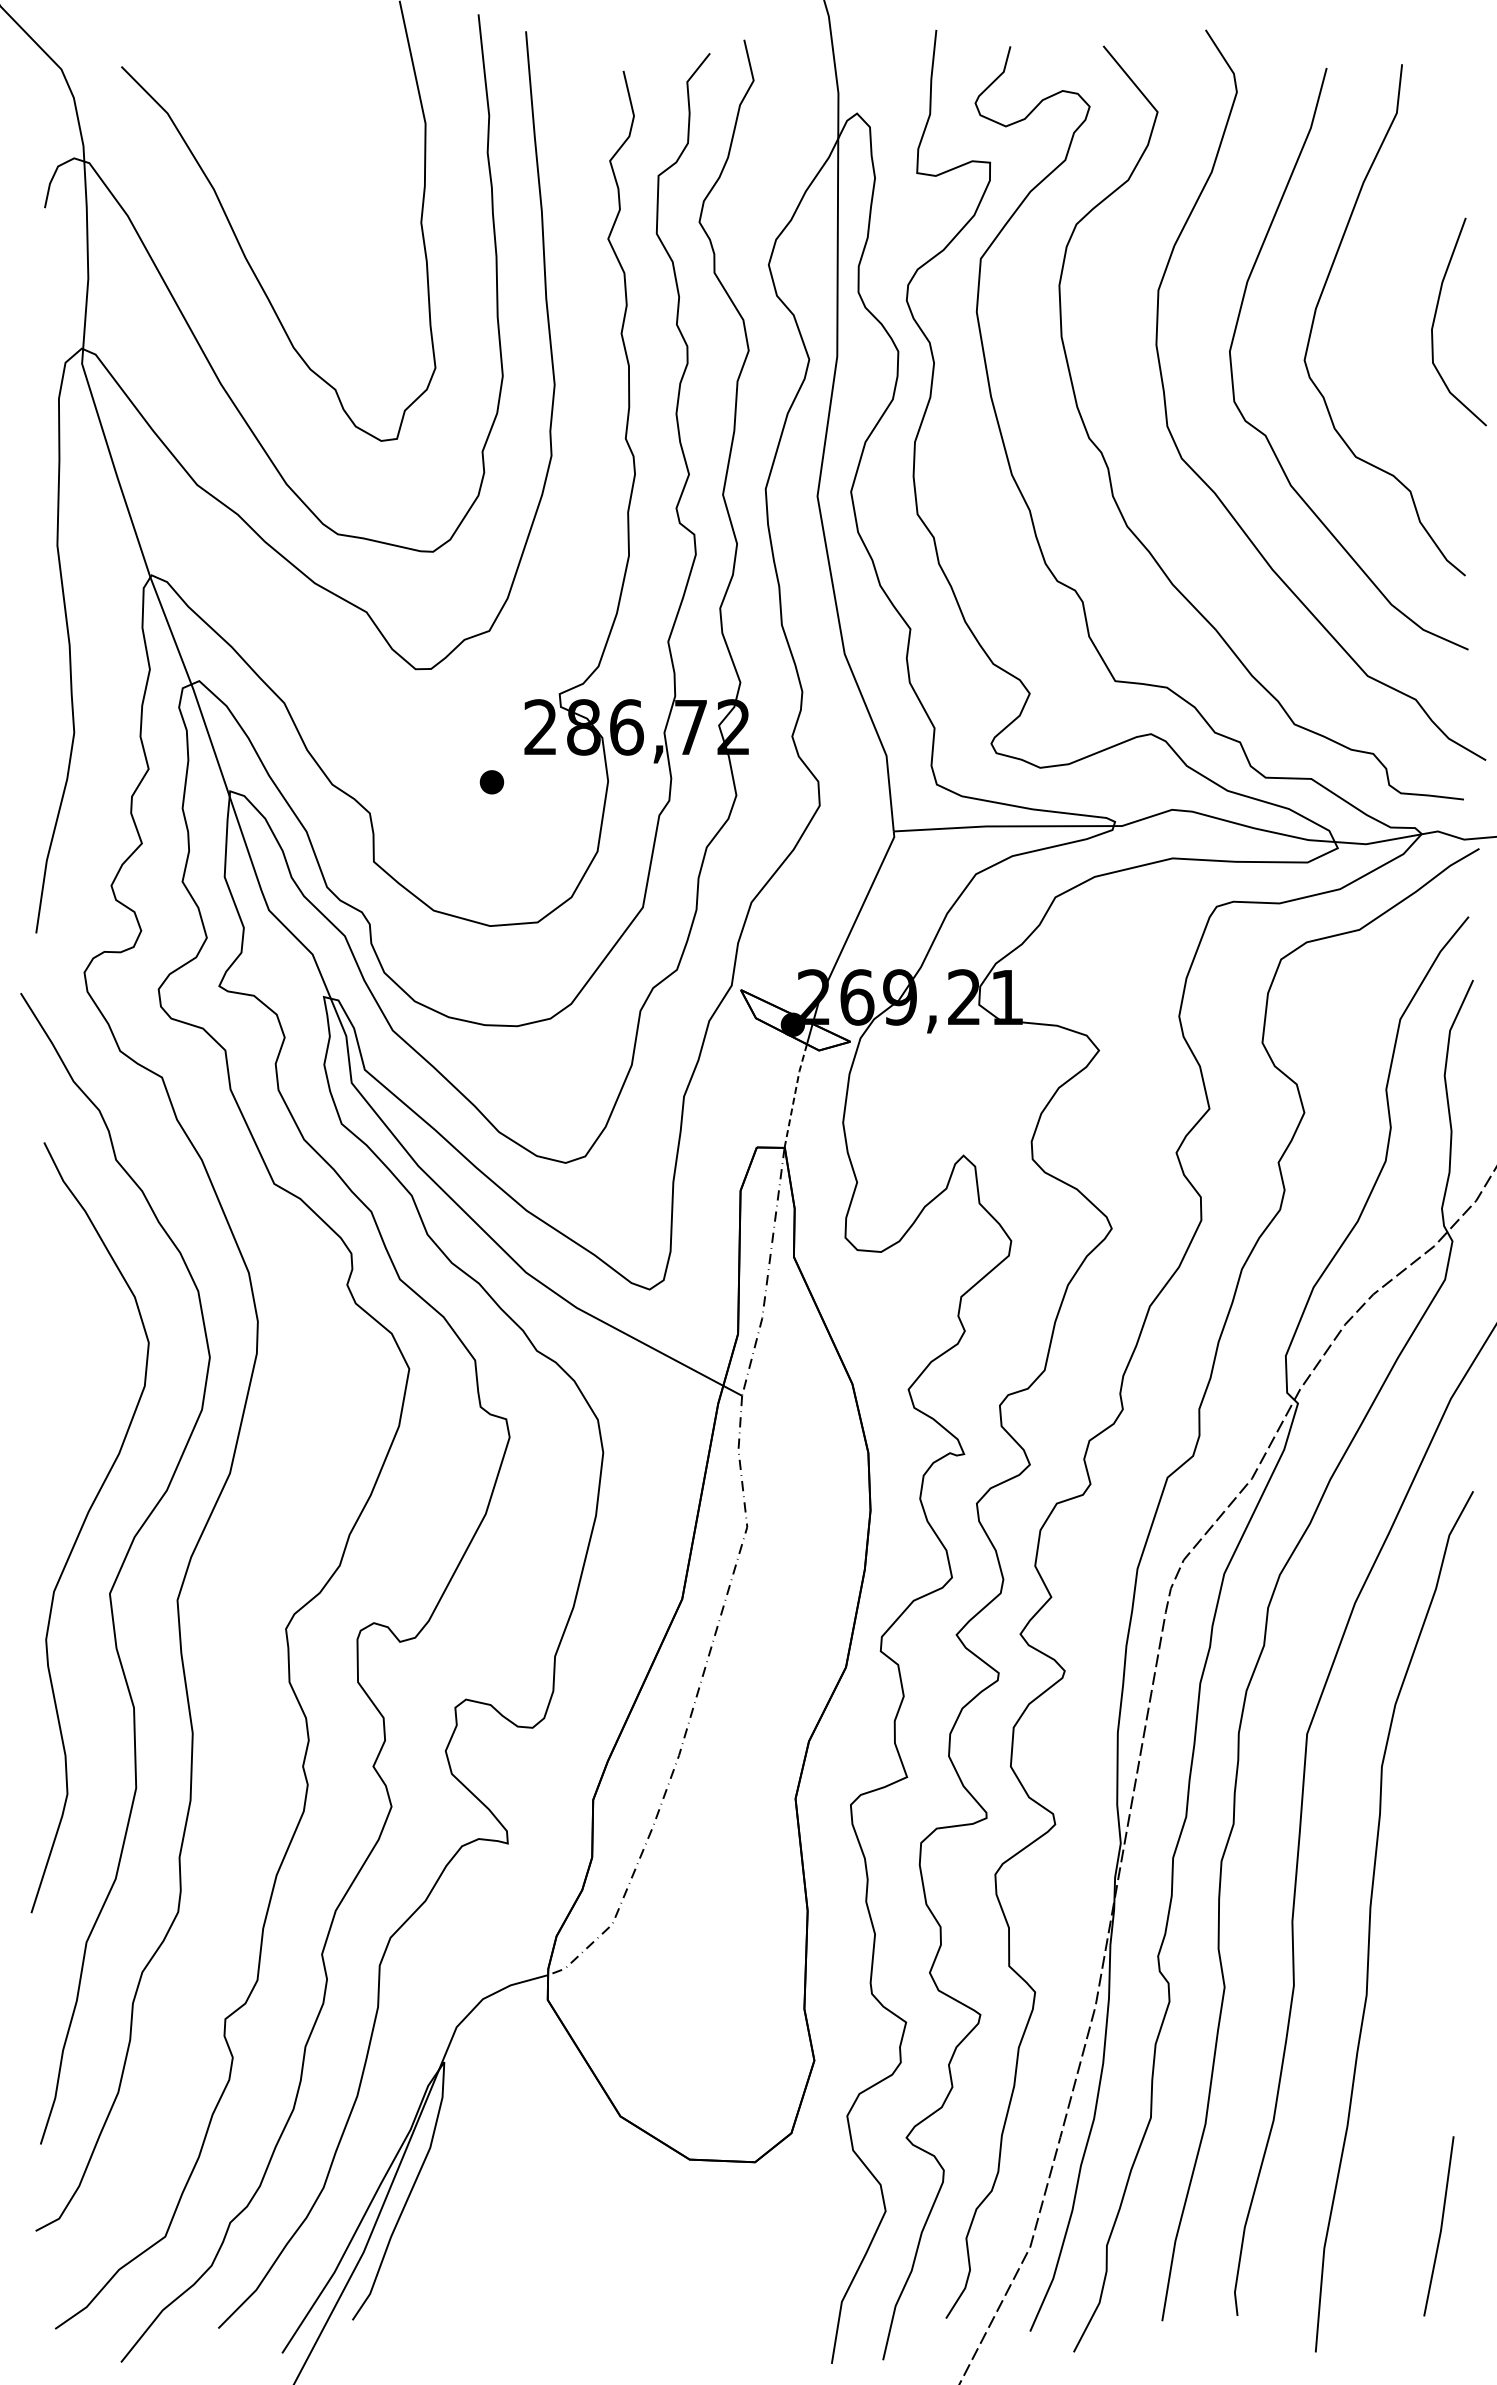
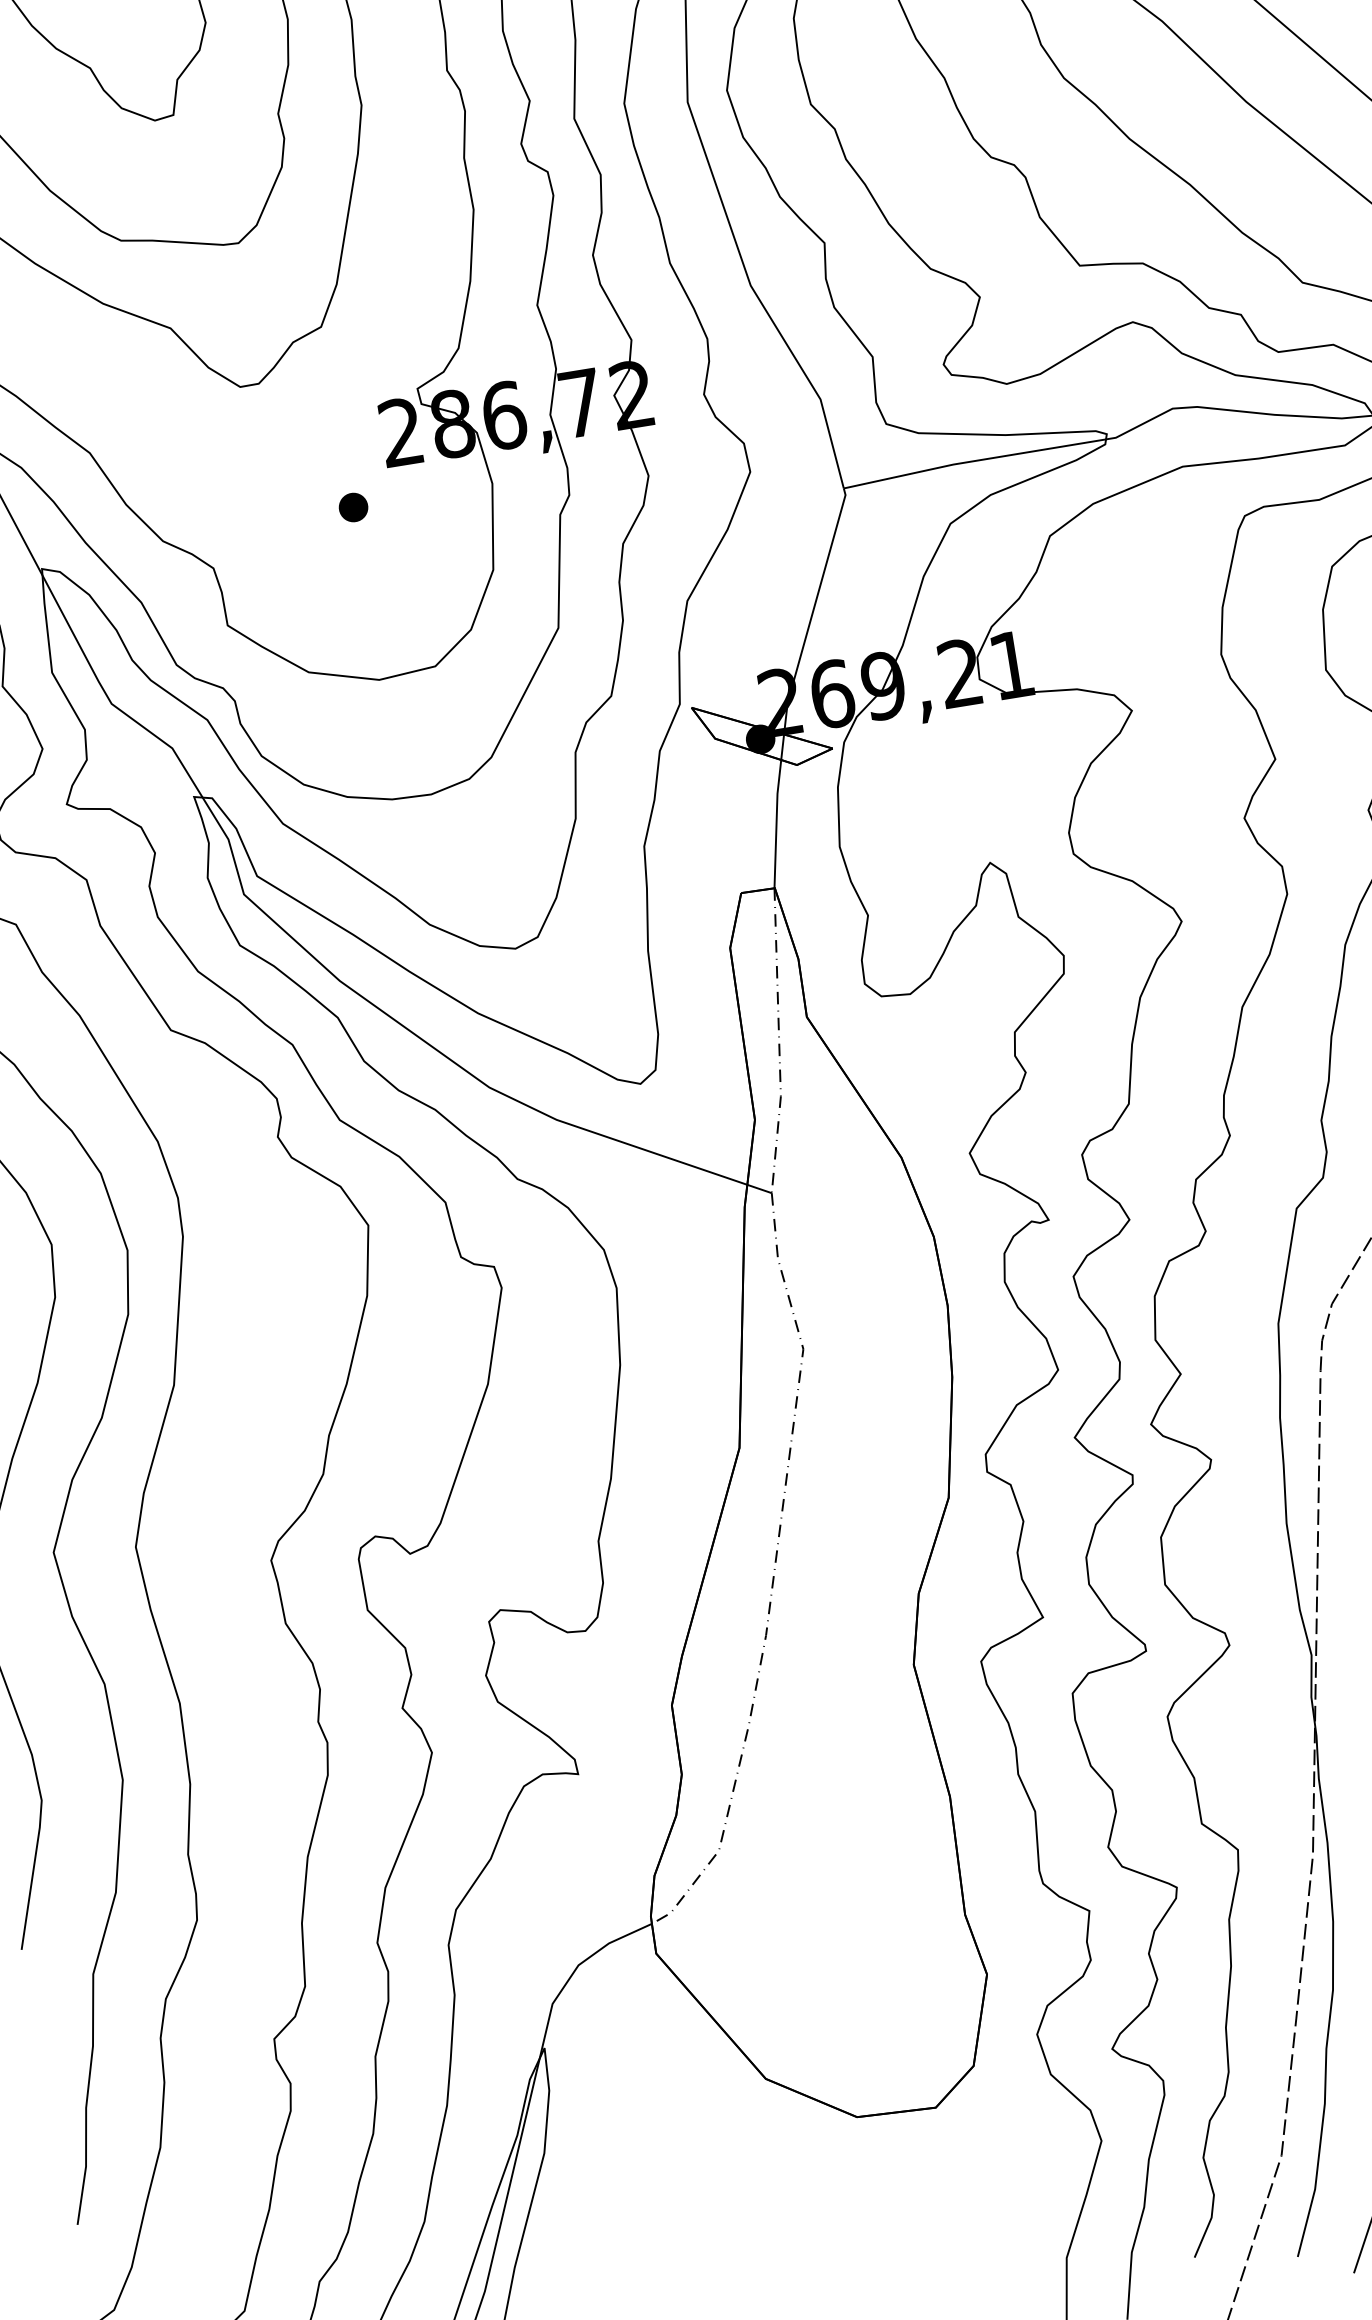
line: (794, 1095) -> (776, 823), dashed -> solid

